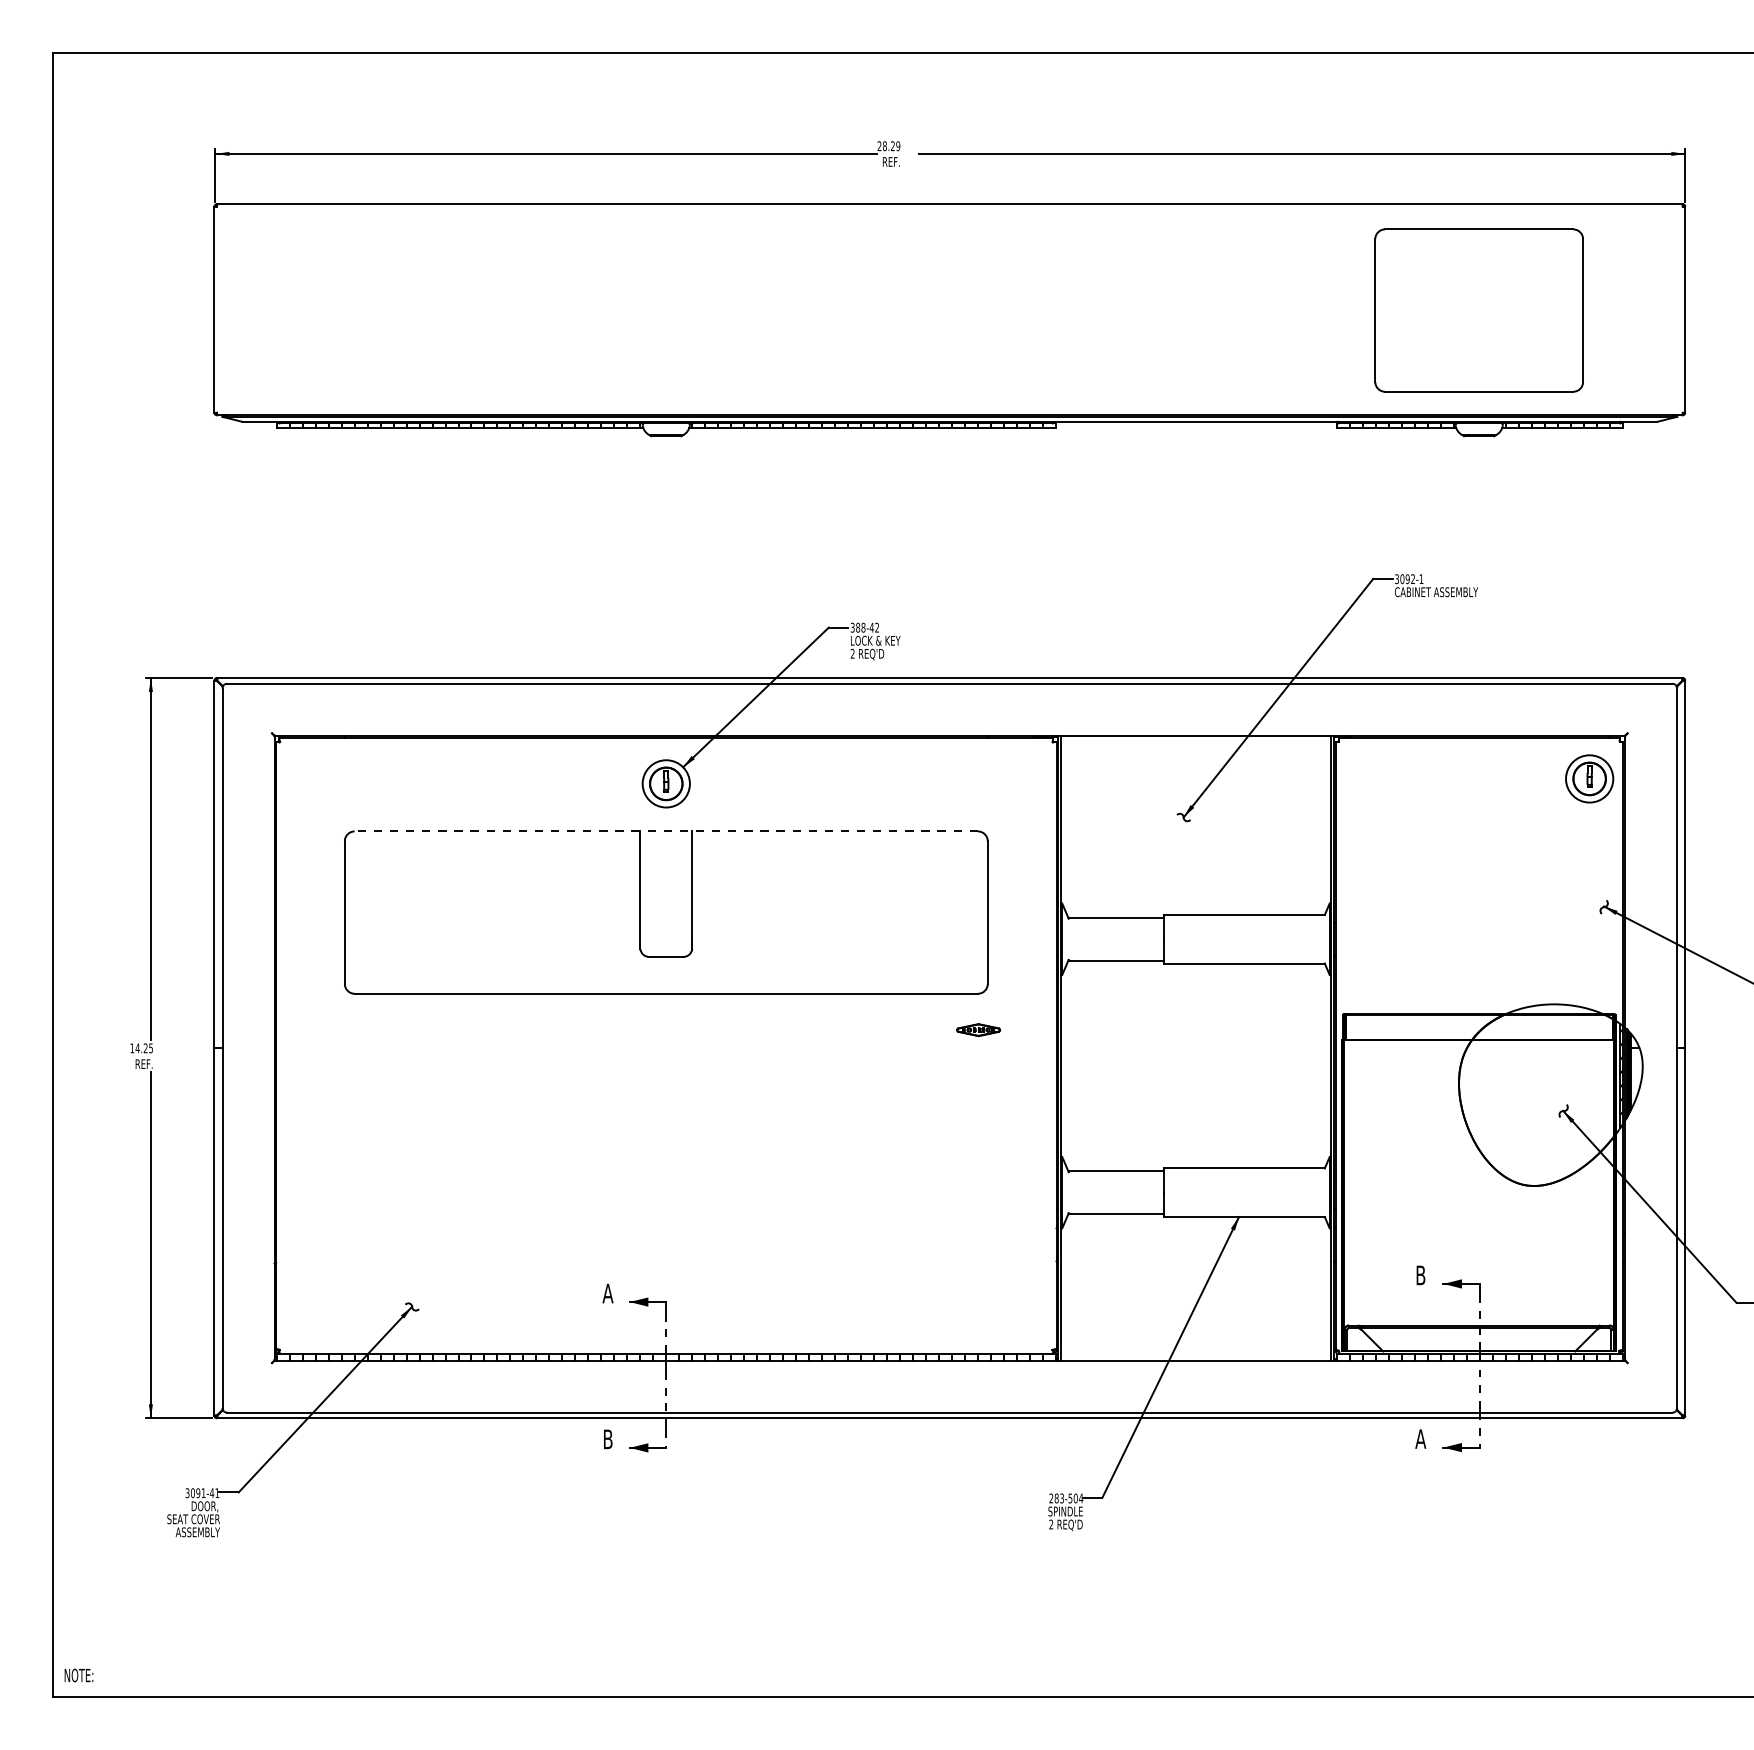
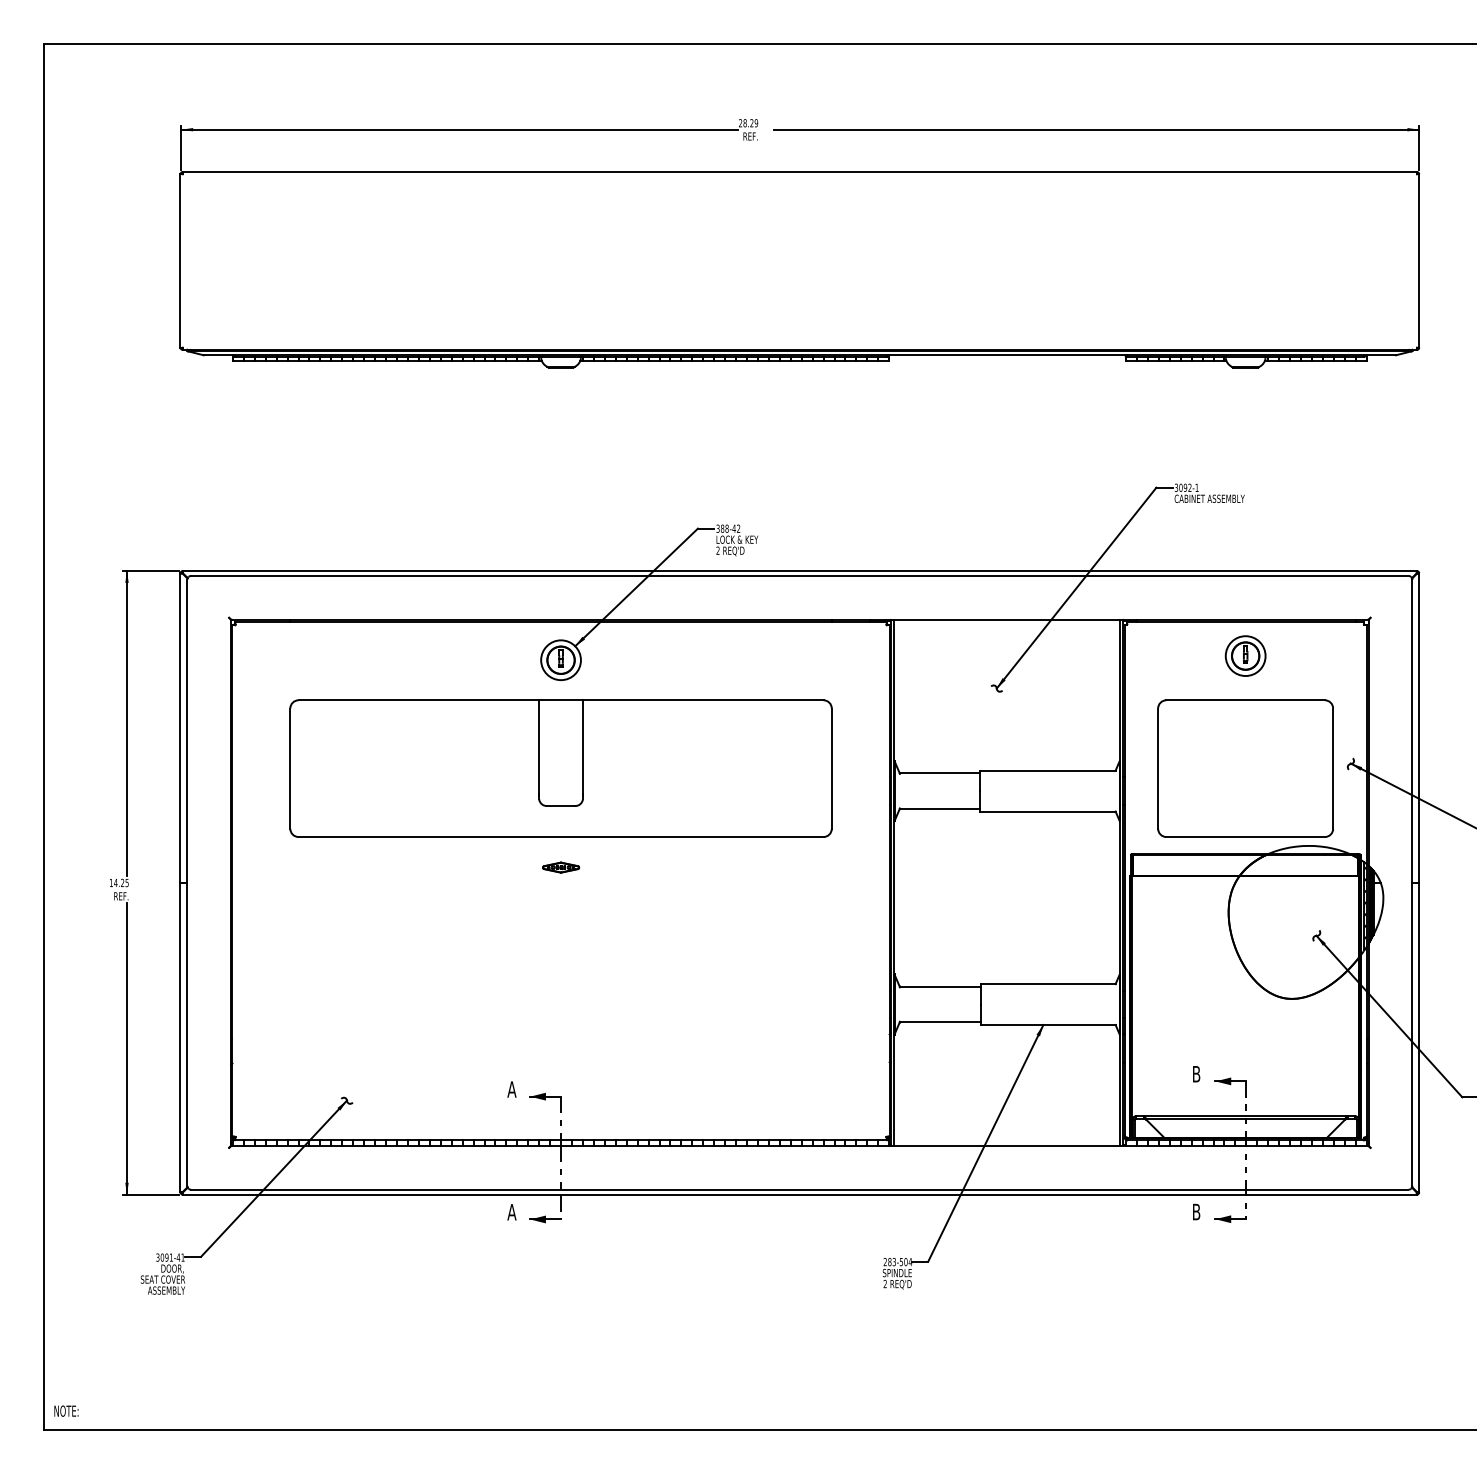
part: (1479, 310) -> (1245, 768), moved
part: (1589, 778) -> (1245, 655), moved
line: (665, 831) -> (560, 700), dashed -> solid
part: (979, 1029) -> (561, 867), moved
text: (1420, 1438) -> (1196, 1211), A -> B
text: (607, 1439) -> (511, 1212), B -> A

